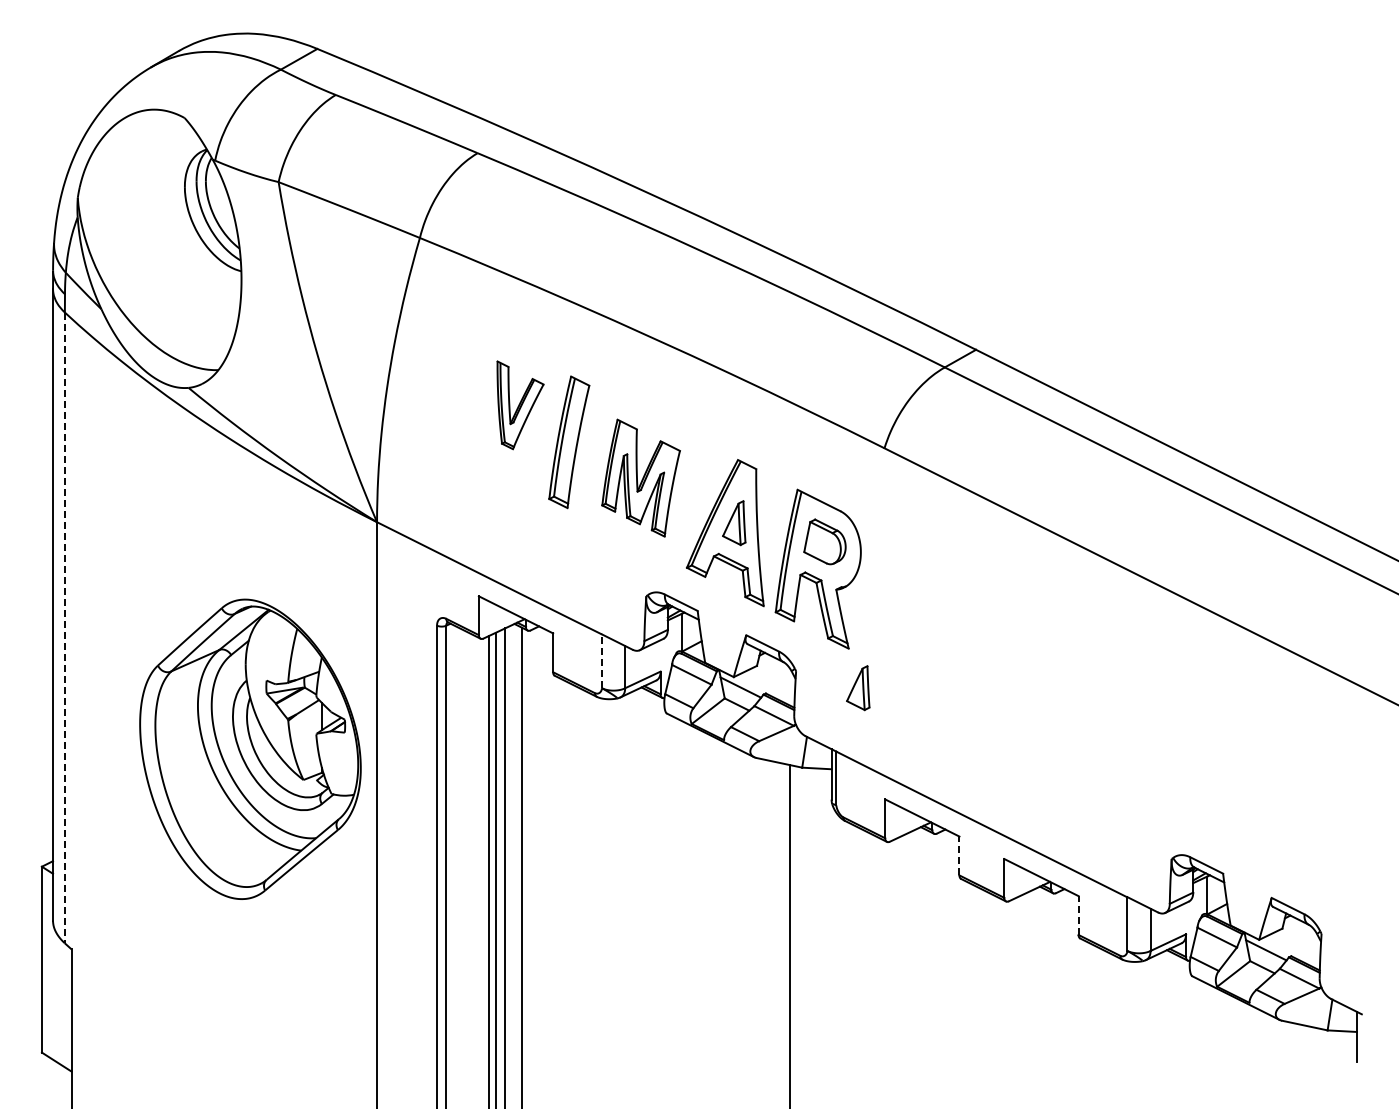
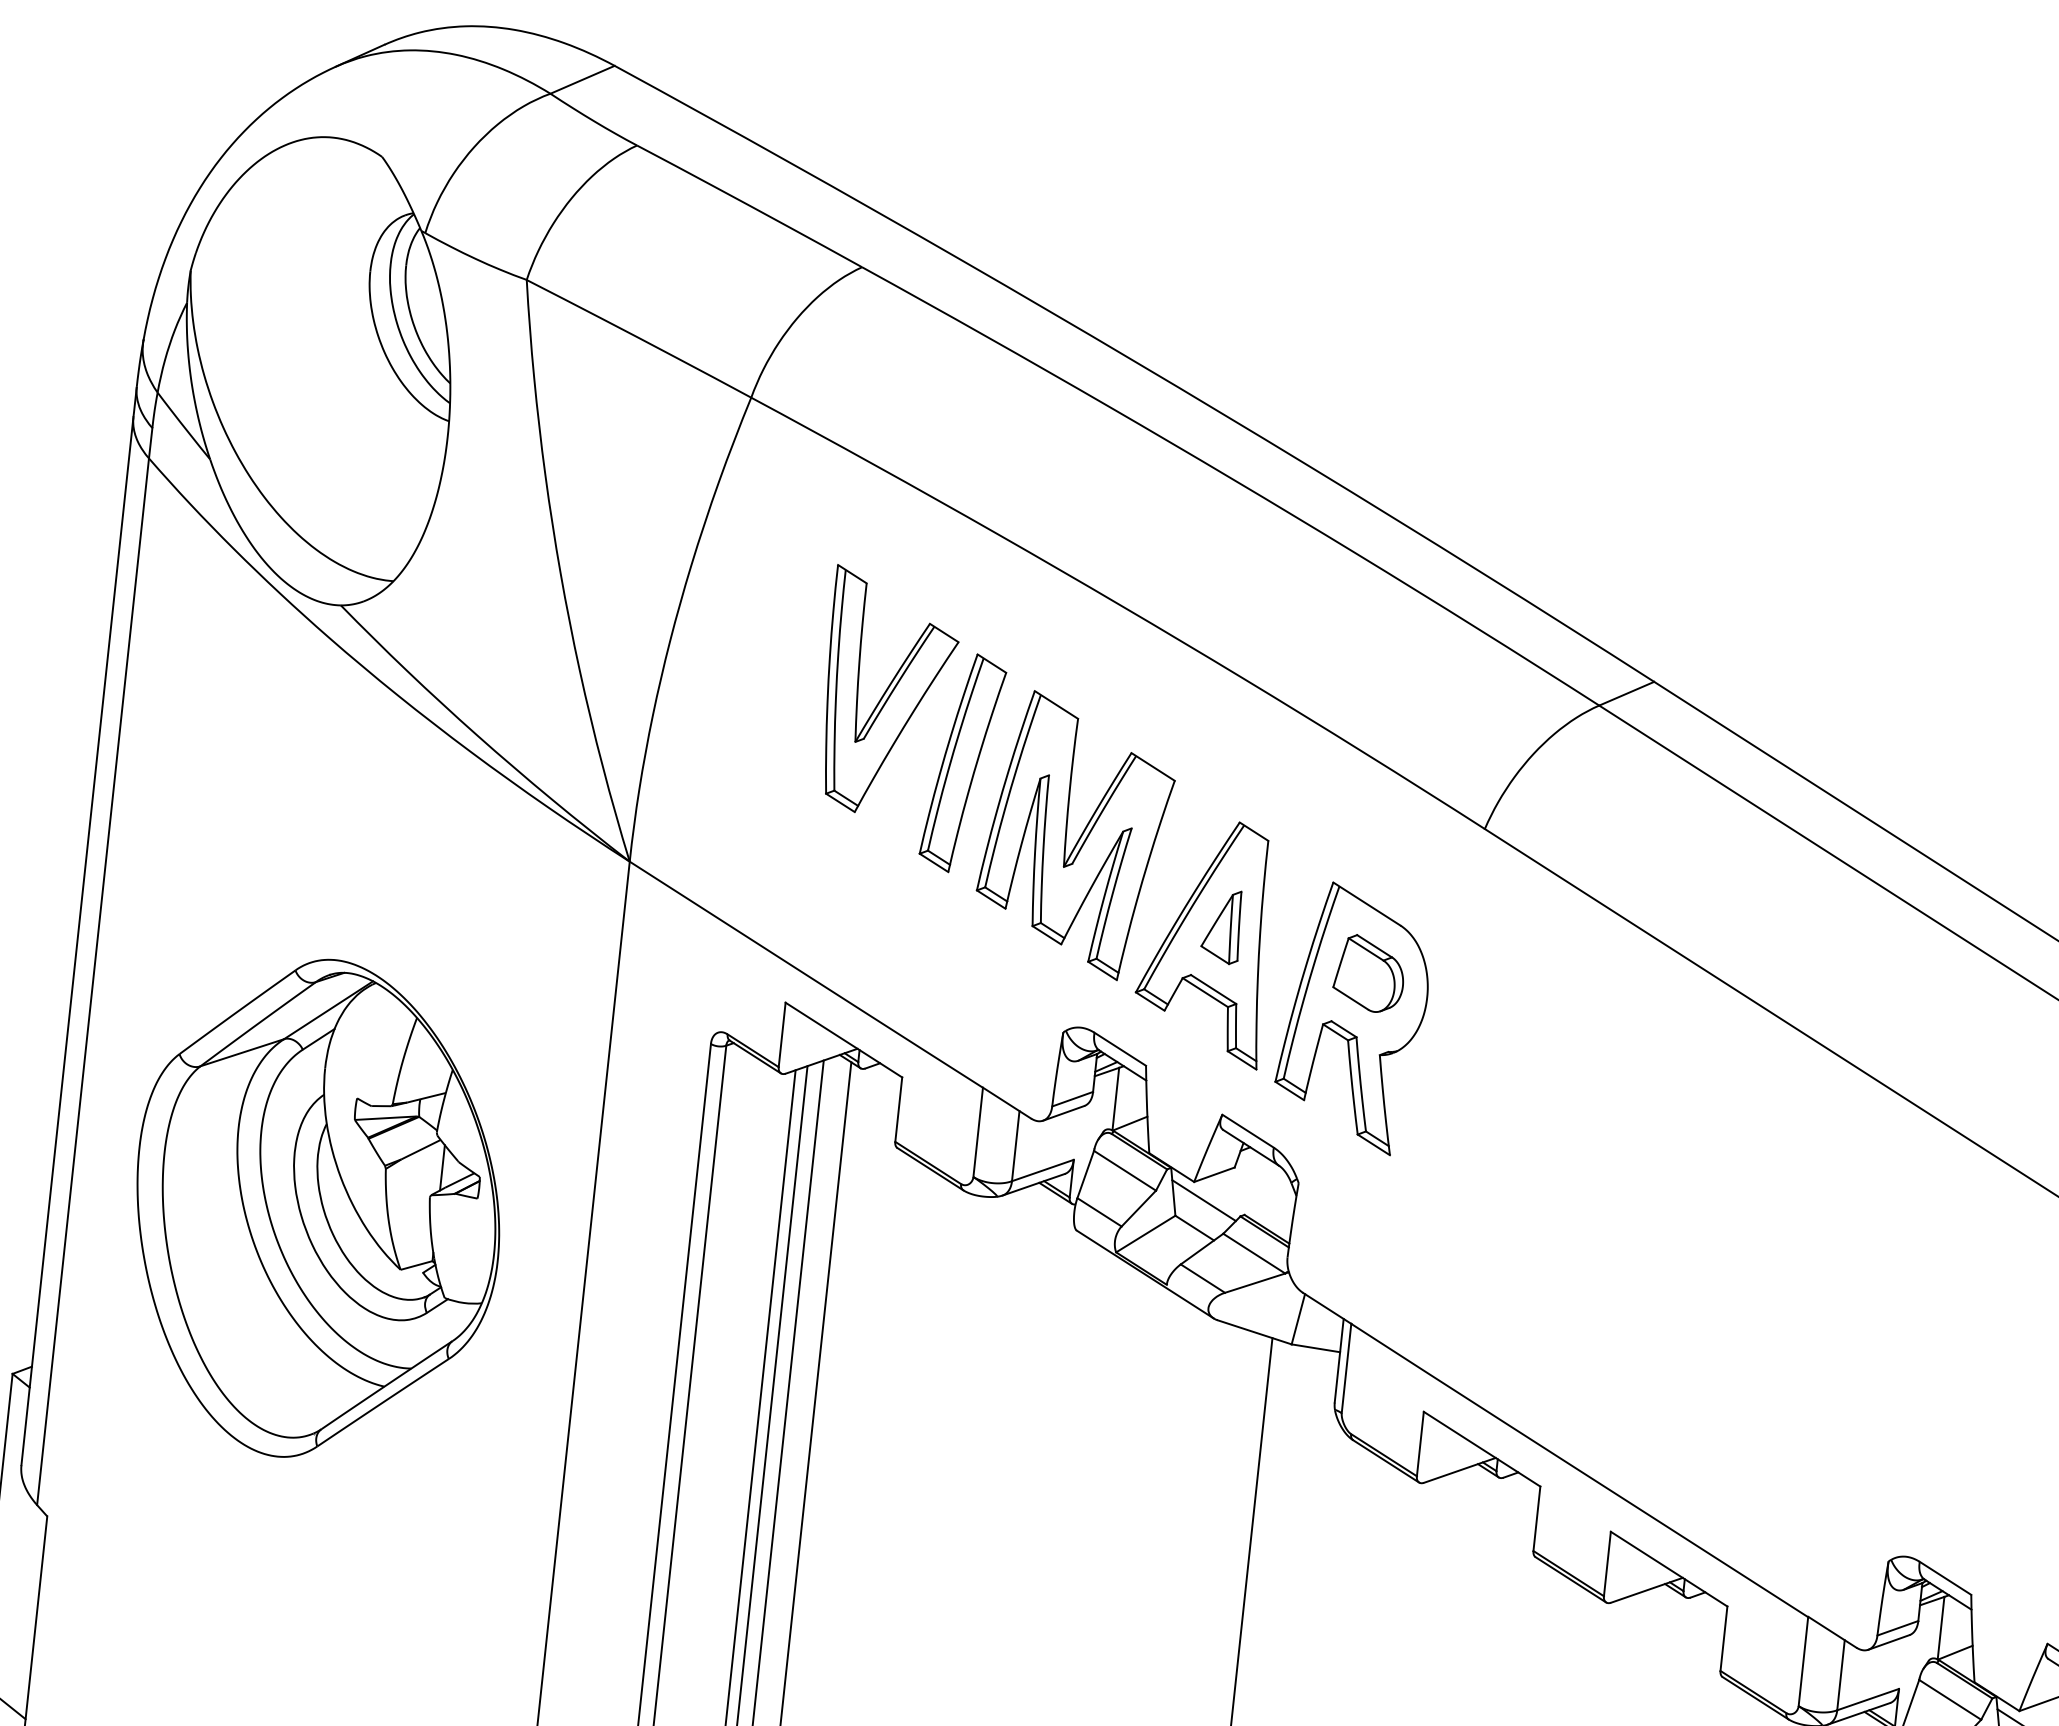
part: (520, 405) -> (888, 693), size x1.67
part: (640, 477) -> (1074, 834), size x1.43
line: (64, 628) -> (92, 982), dashed -> solid
line: (601, 661) -> (977, 1132), dashed -> solid
part: (858, 688) -> (1399, 1222), removed
part: (250, 748) -> (318, 1208), moved
line: (959, 855) -> (1537, 1517), dashed -> solid
line: (1078, 915) -> (1723, 1638), dashed -> solid

